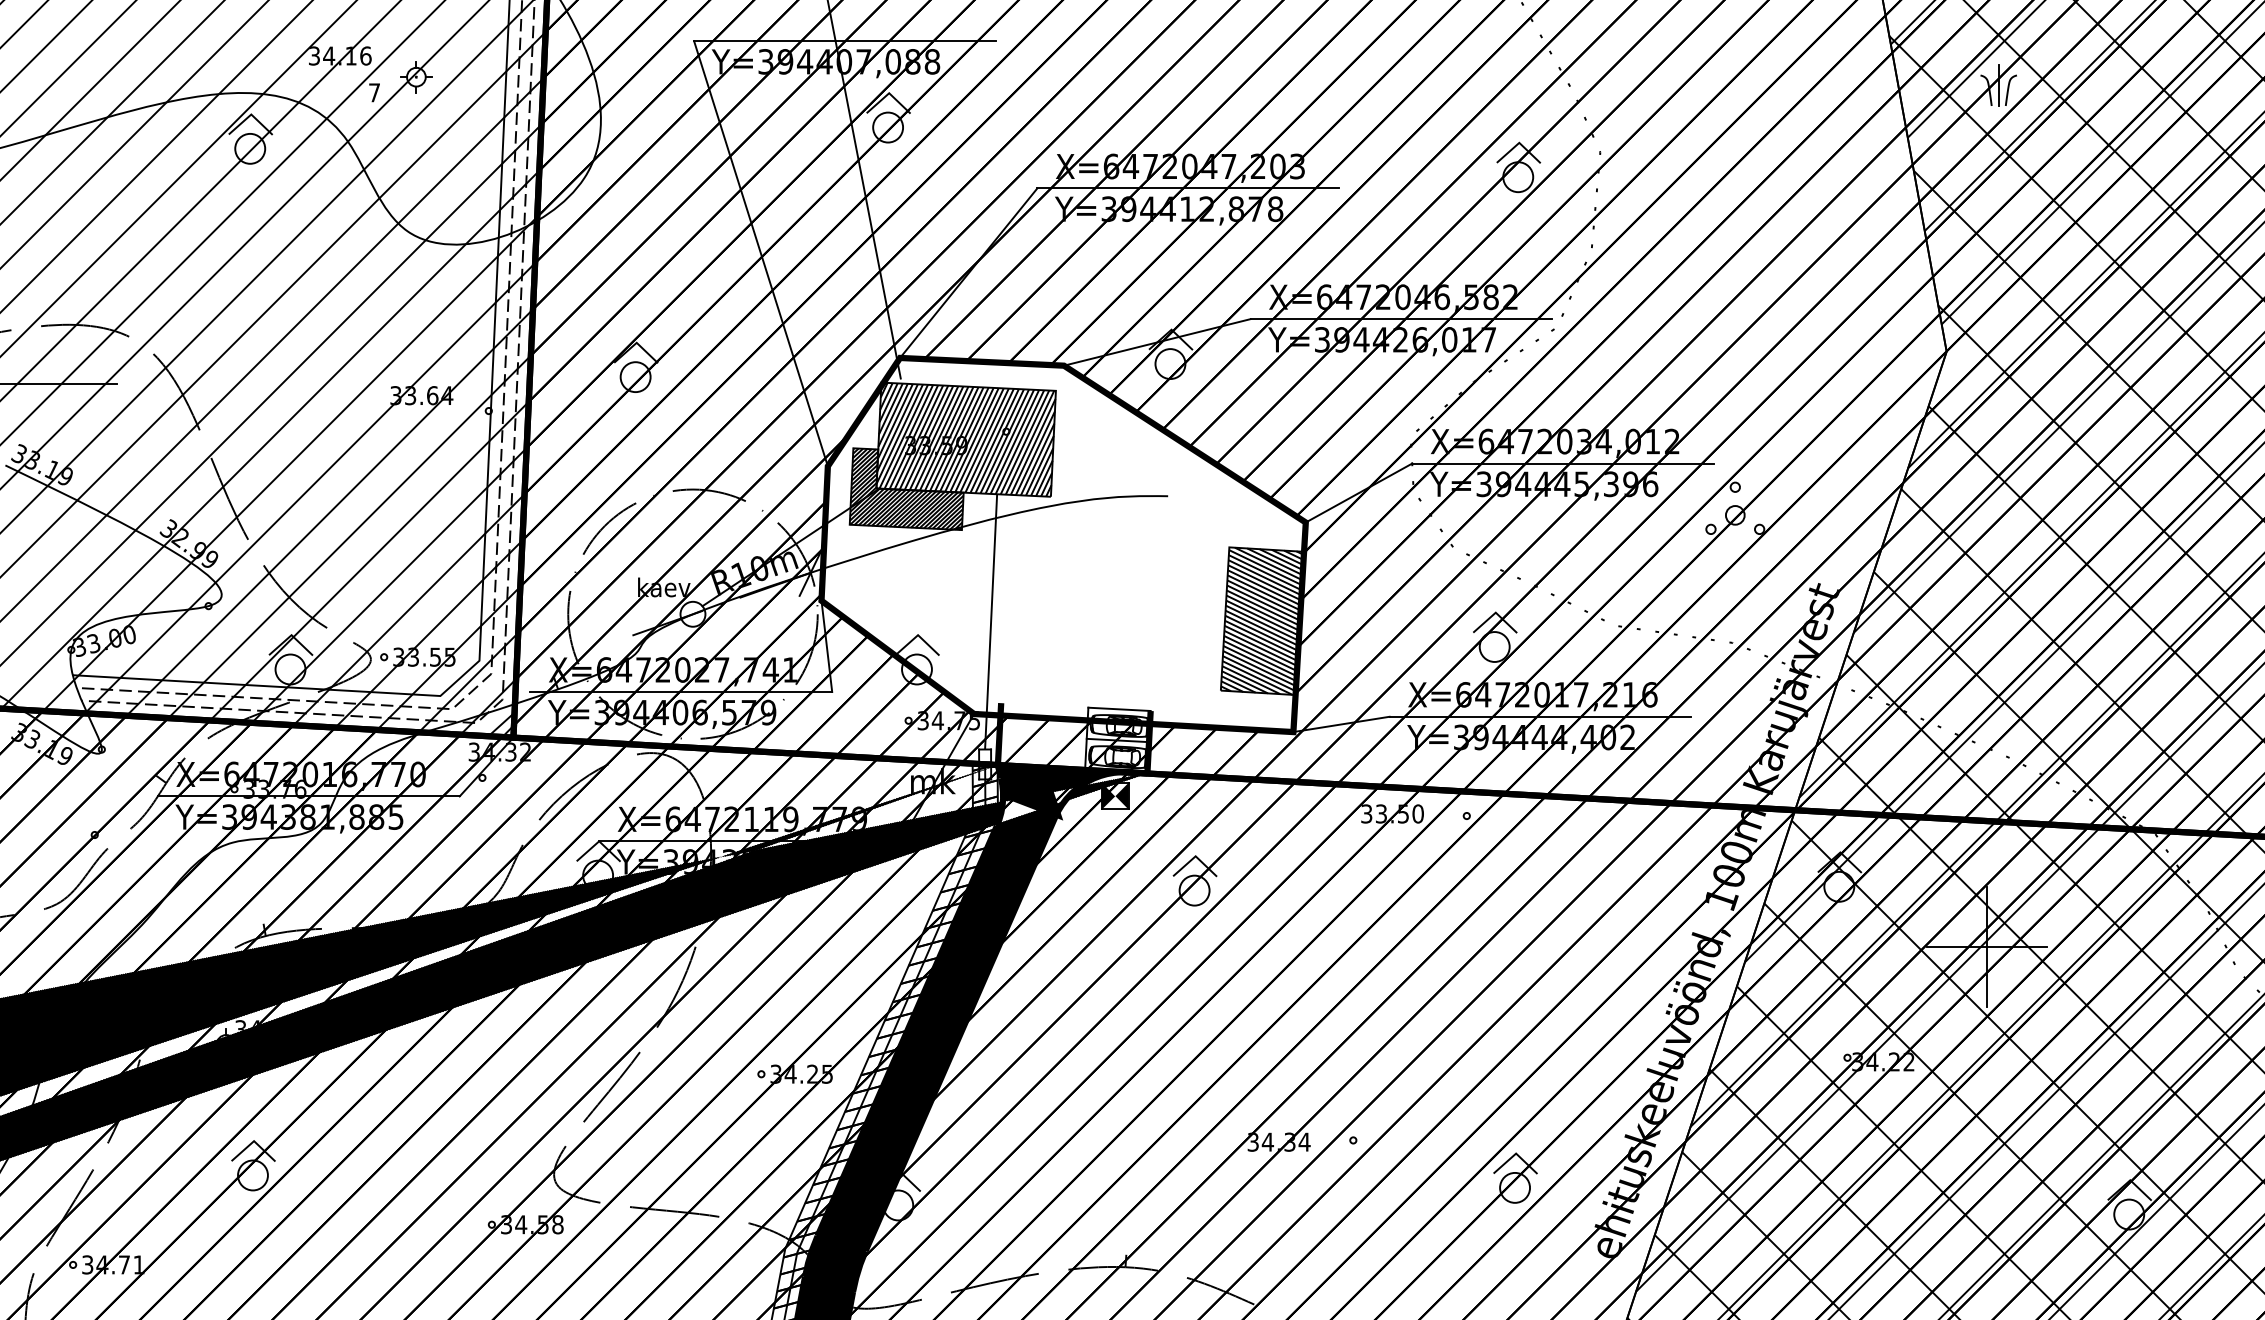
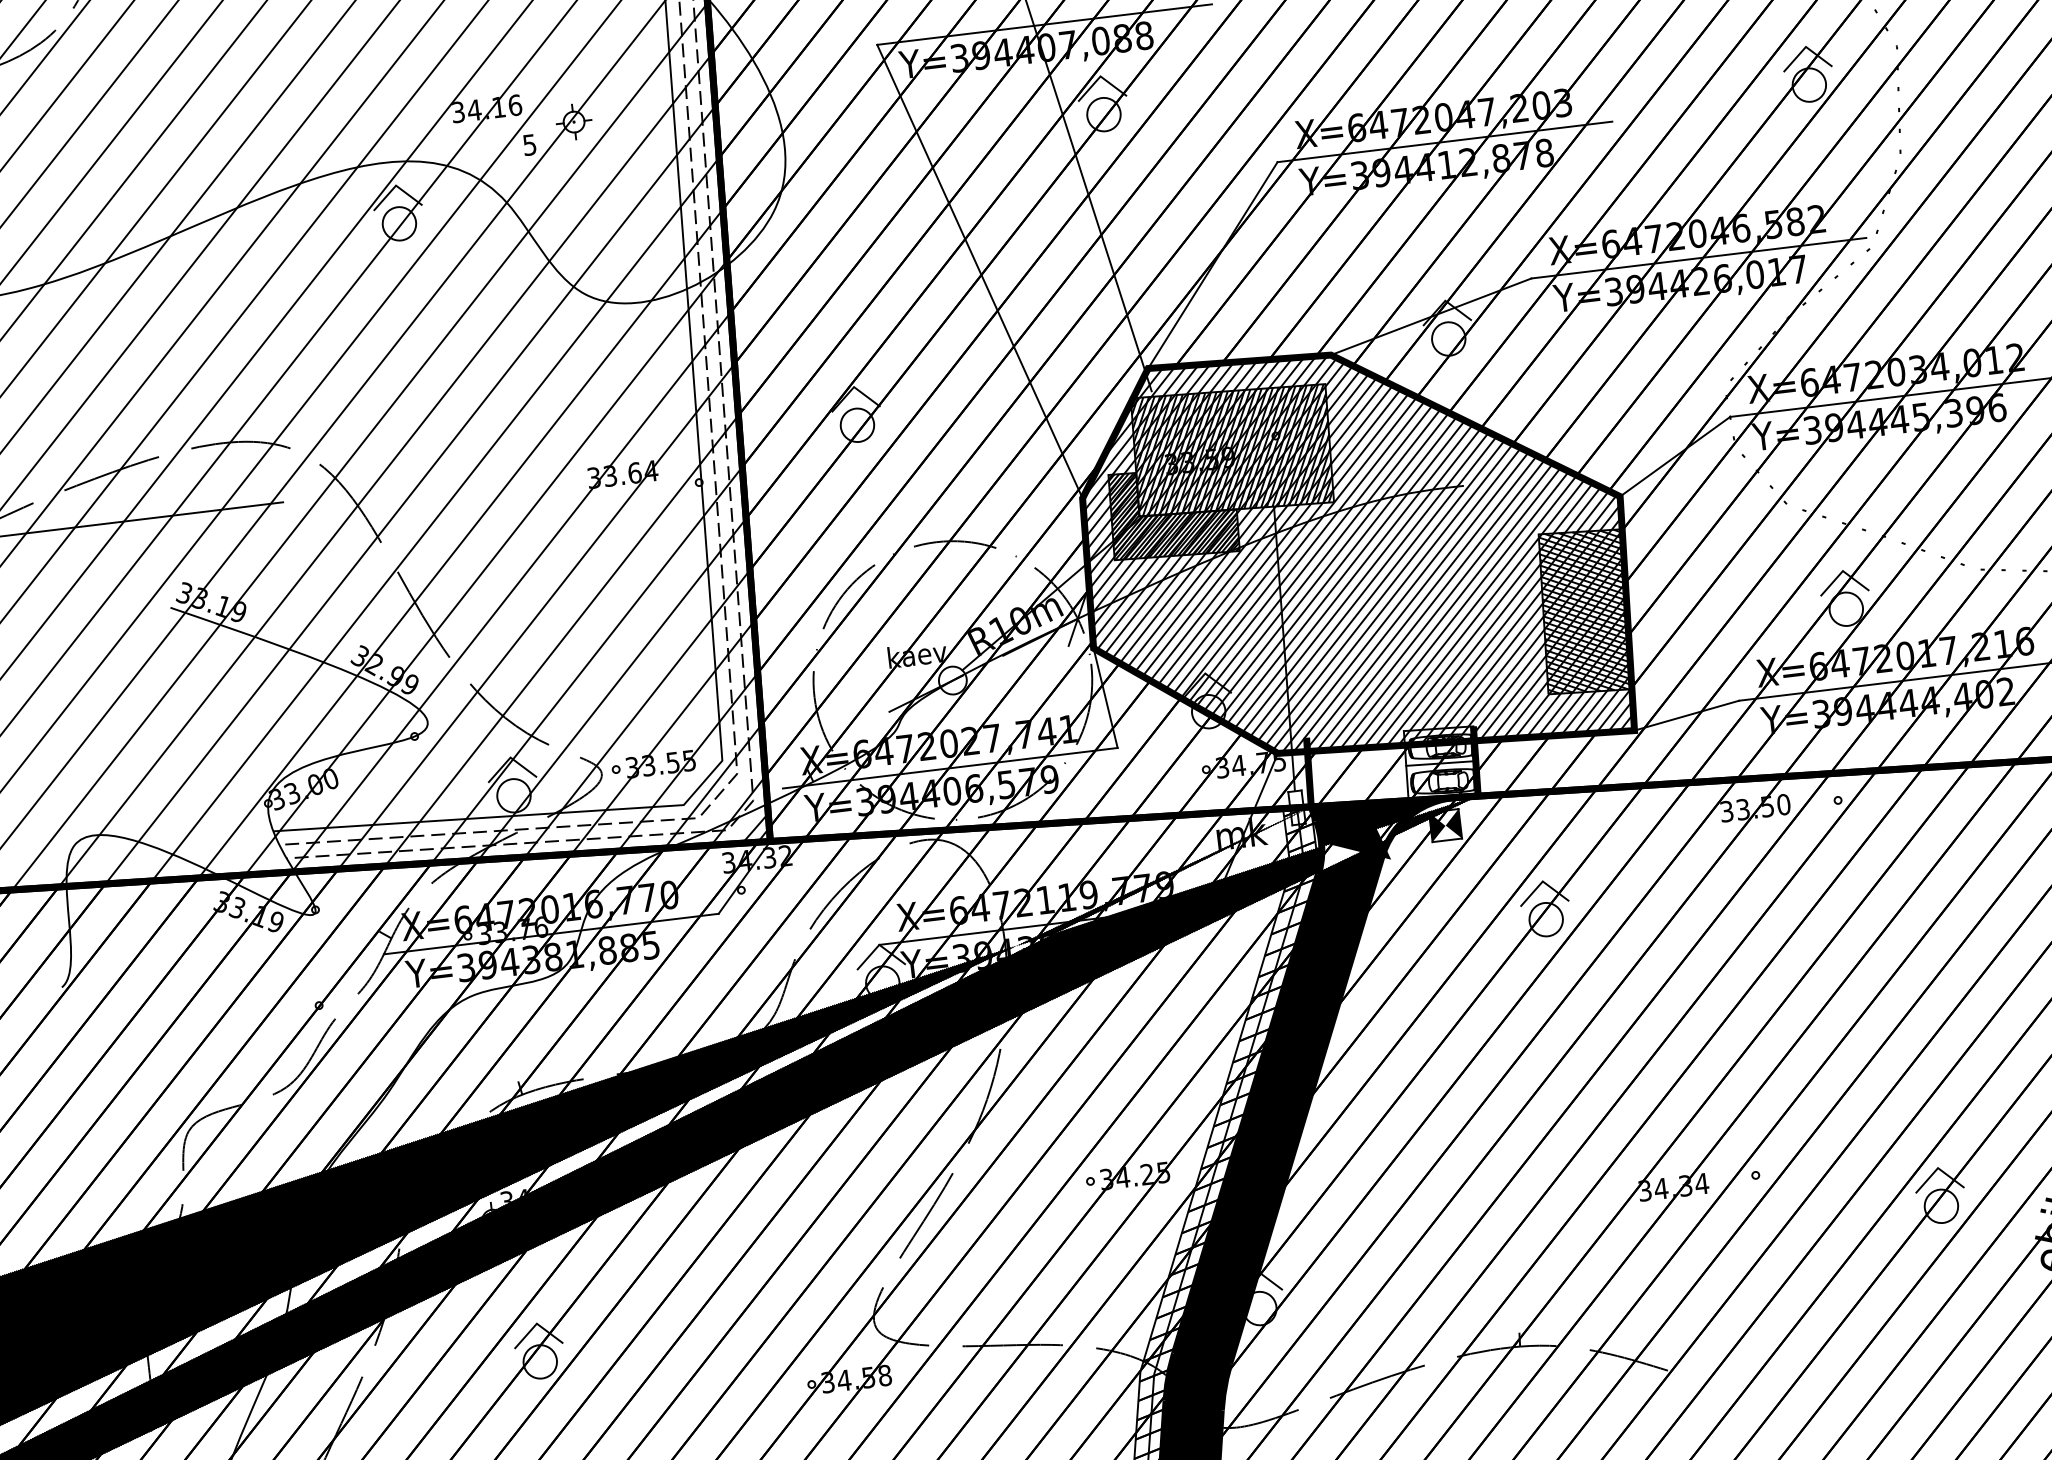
text: (374, 92) -> (529, 144), 7 -> 5
hatch: (1063, 544) -> (1354, 553), added

